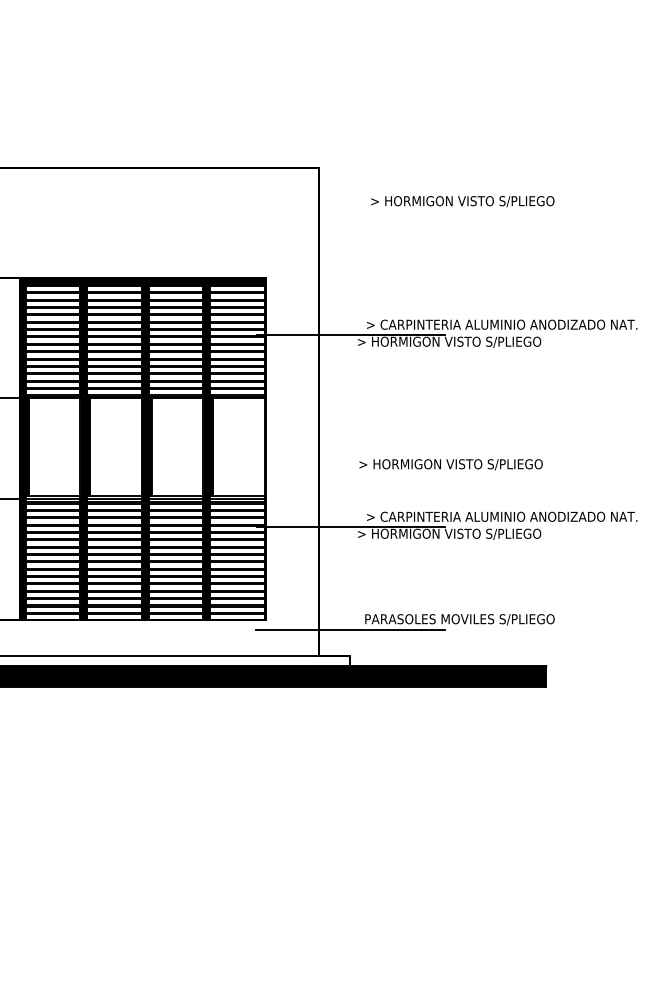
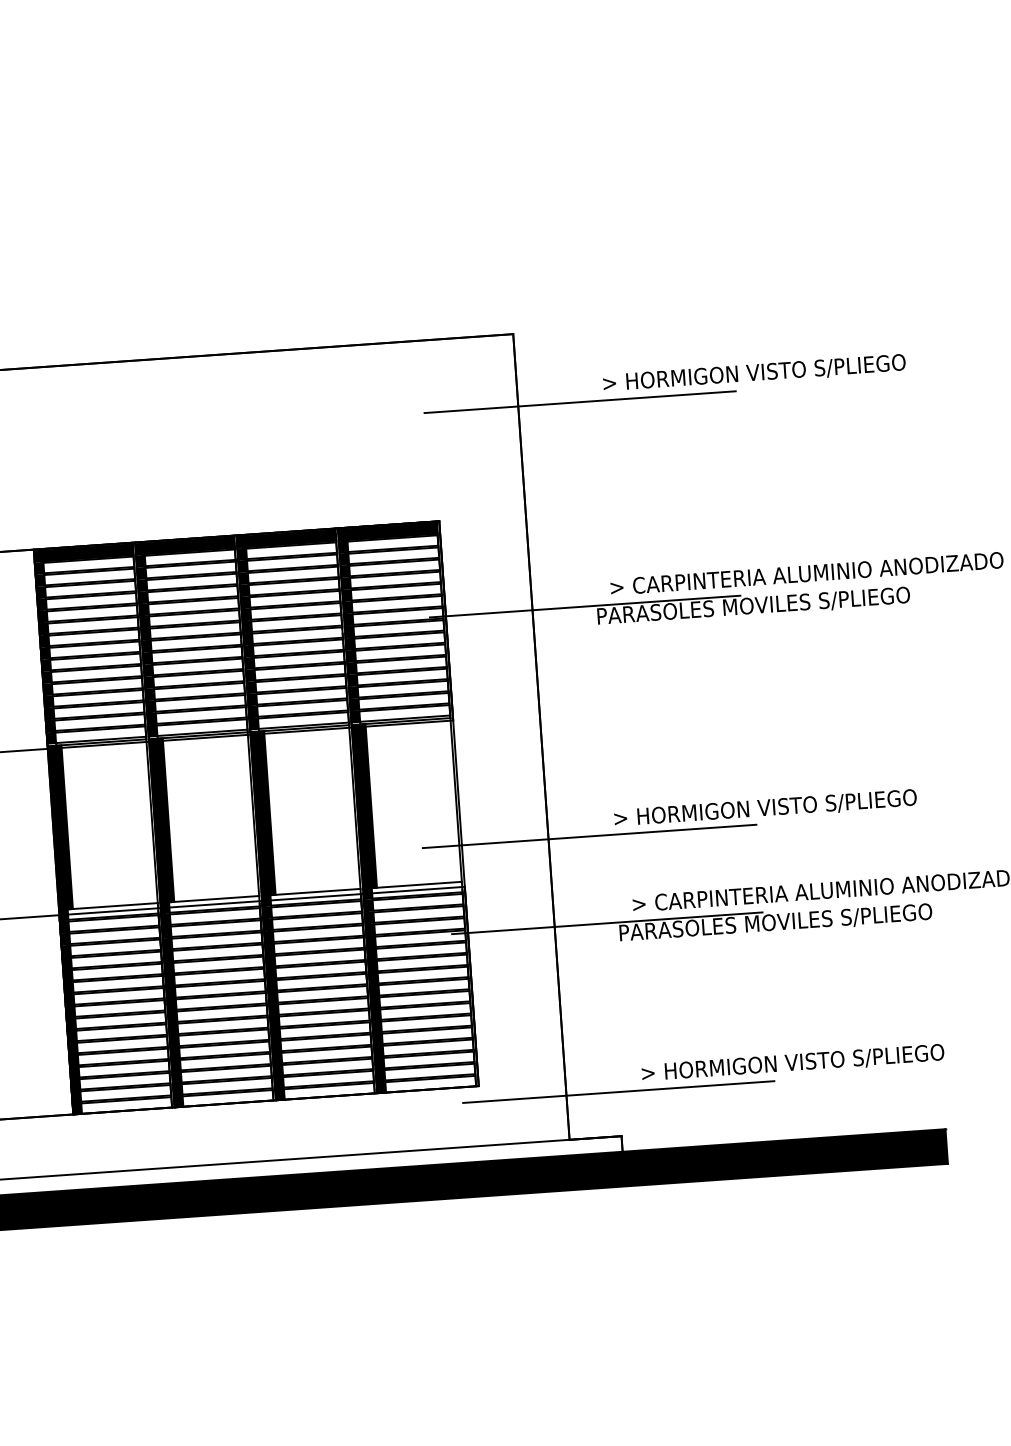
line: (355, 211) -> (578, 402), added
text: (452, 341) -> (753, 605), > HORMIGON VISTO S/PLIEGO -> PARASOLES MOVILES S/PLIEGO
line: (343, 474) -> (589, 837), added
text: (452, 533) -> (775, 921), > HORMIGON VISTO S/PLIEGO -> PARASOLES MOVILES S/PLIEGO
text: (459, 619) -> (797, 1062), PARASOLES MOVILES S/PLIEGO -> > HORMIGON VISTO S/PLIEGO

